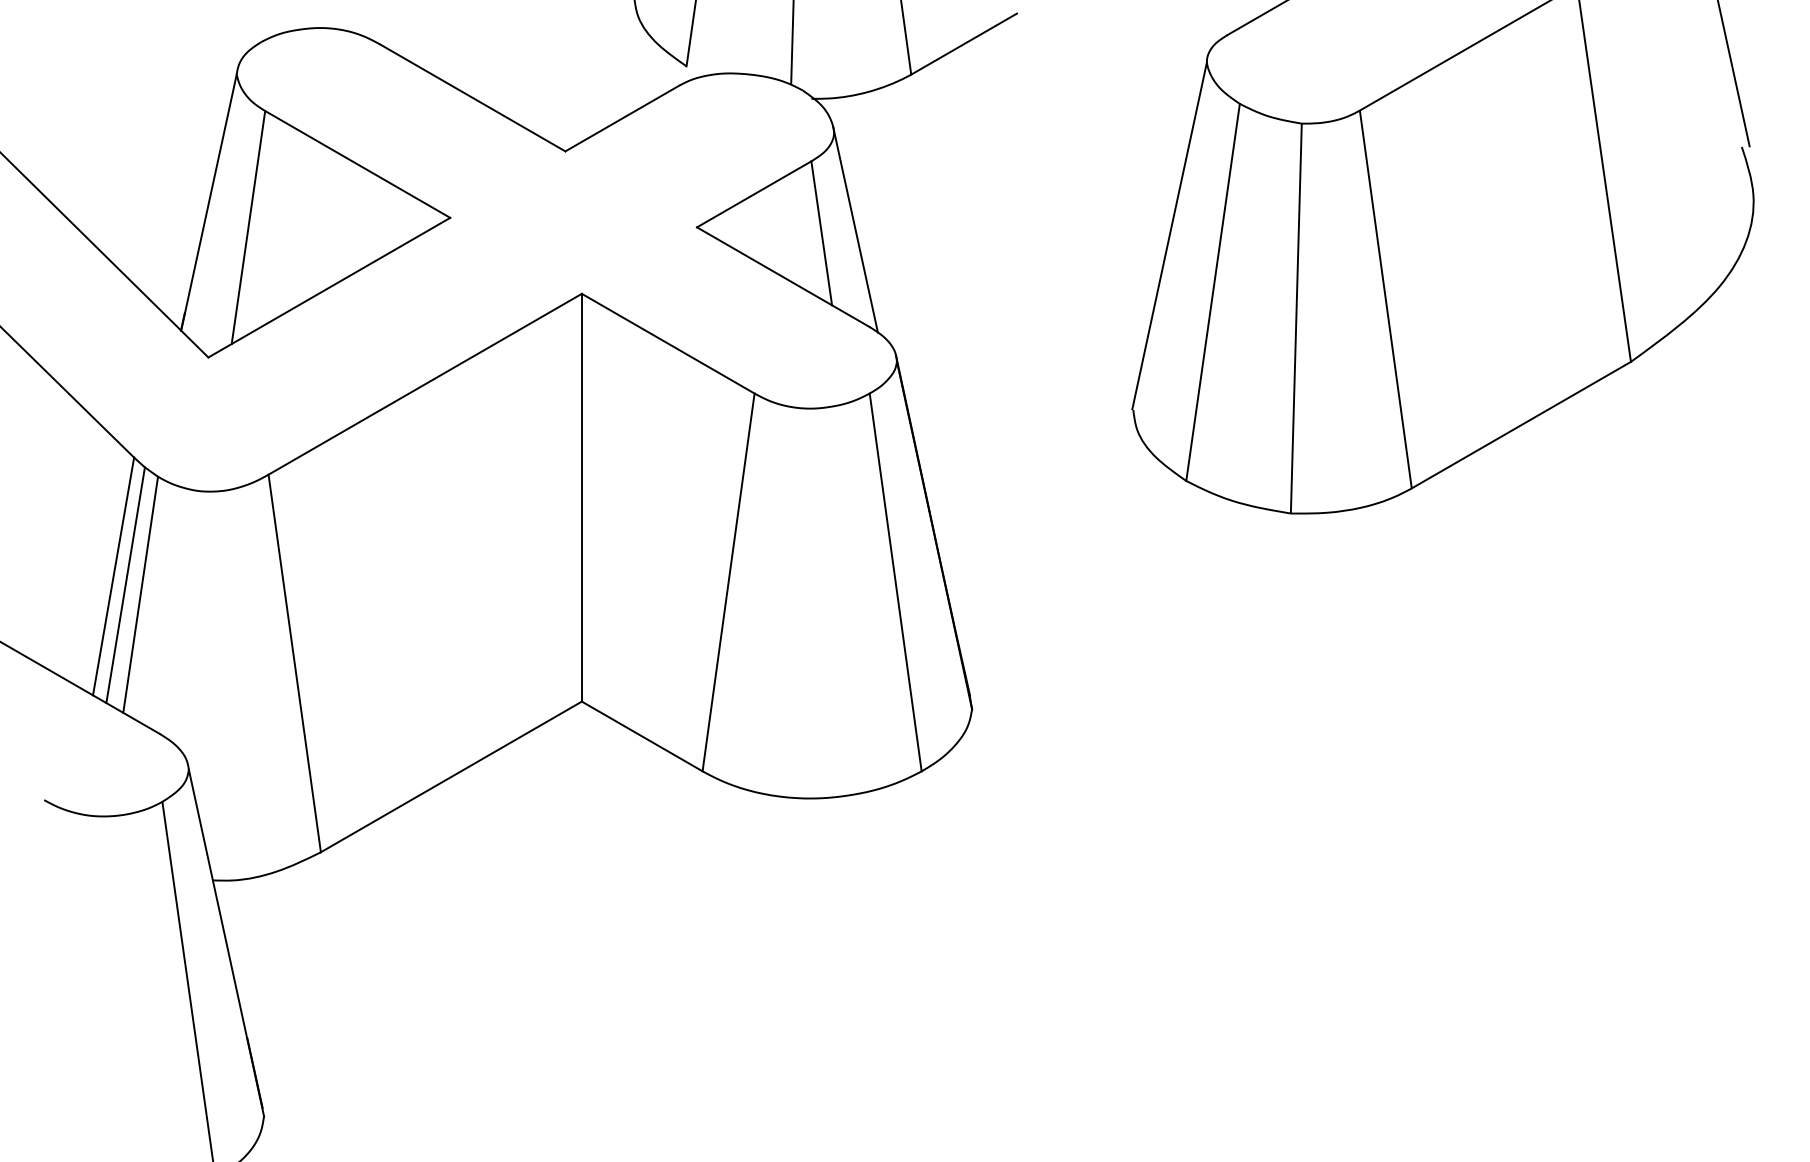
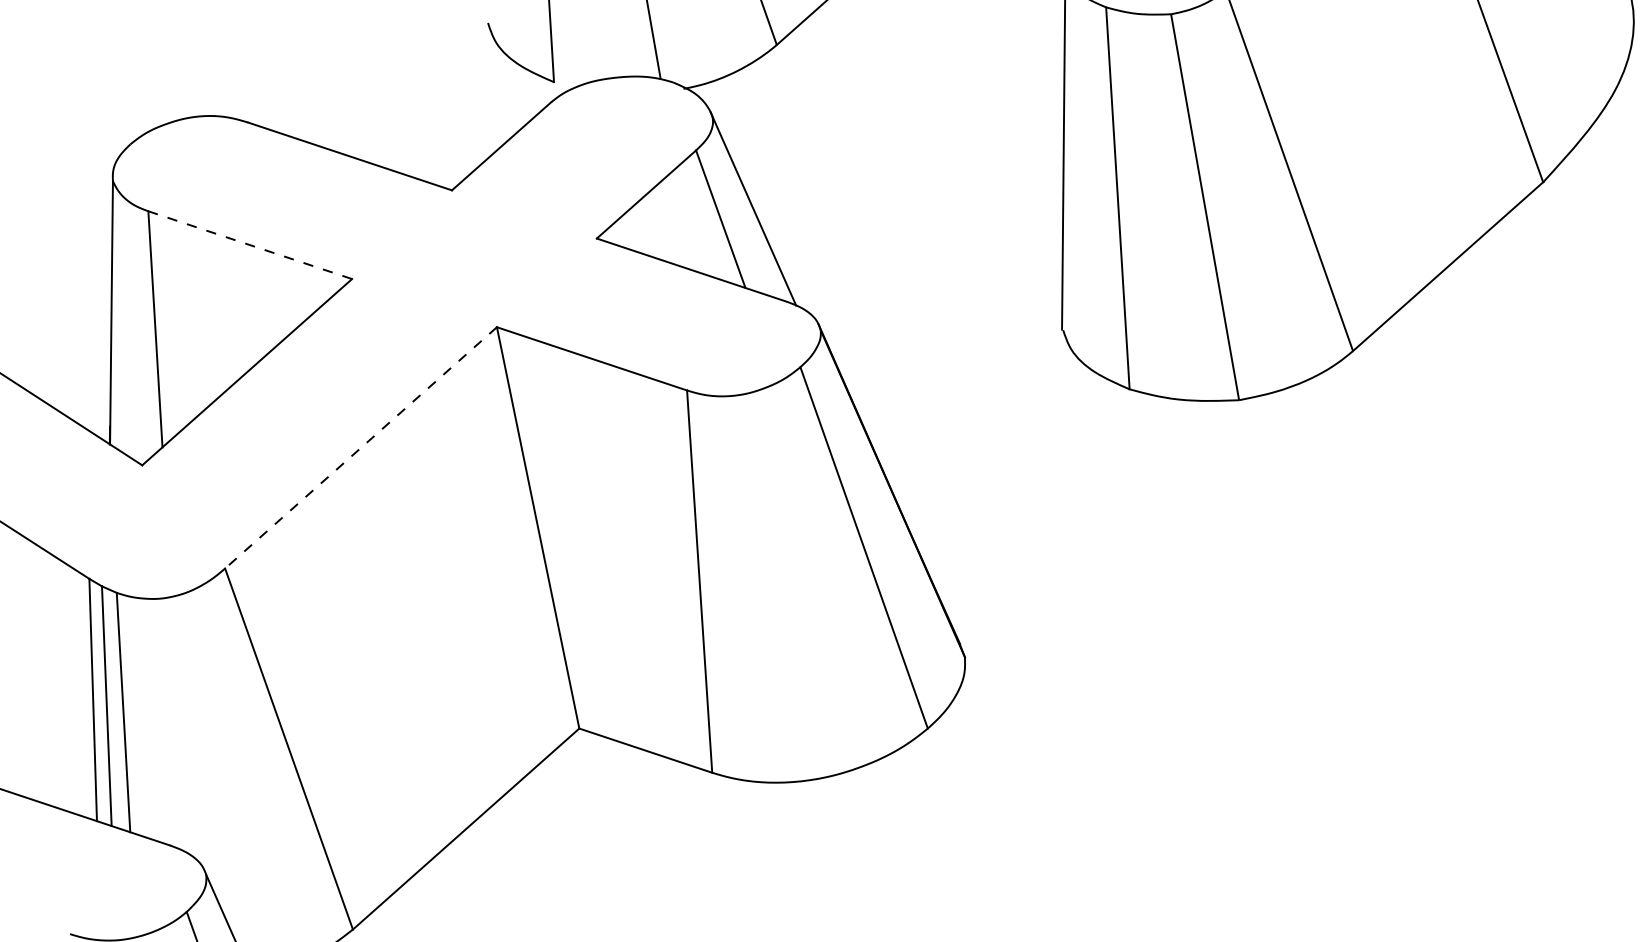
line: (357, 164) -> (250, 245), solid -> dashed
line: (425, 384) -> (361, 448), solid -> dashed

